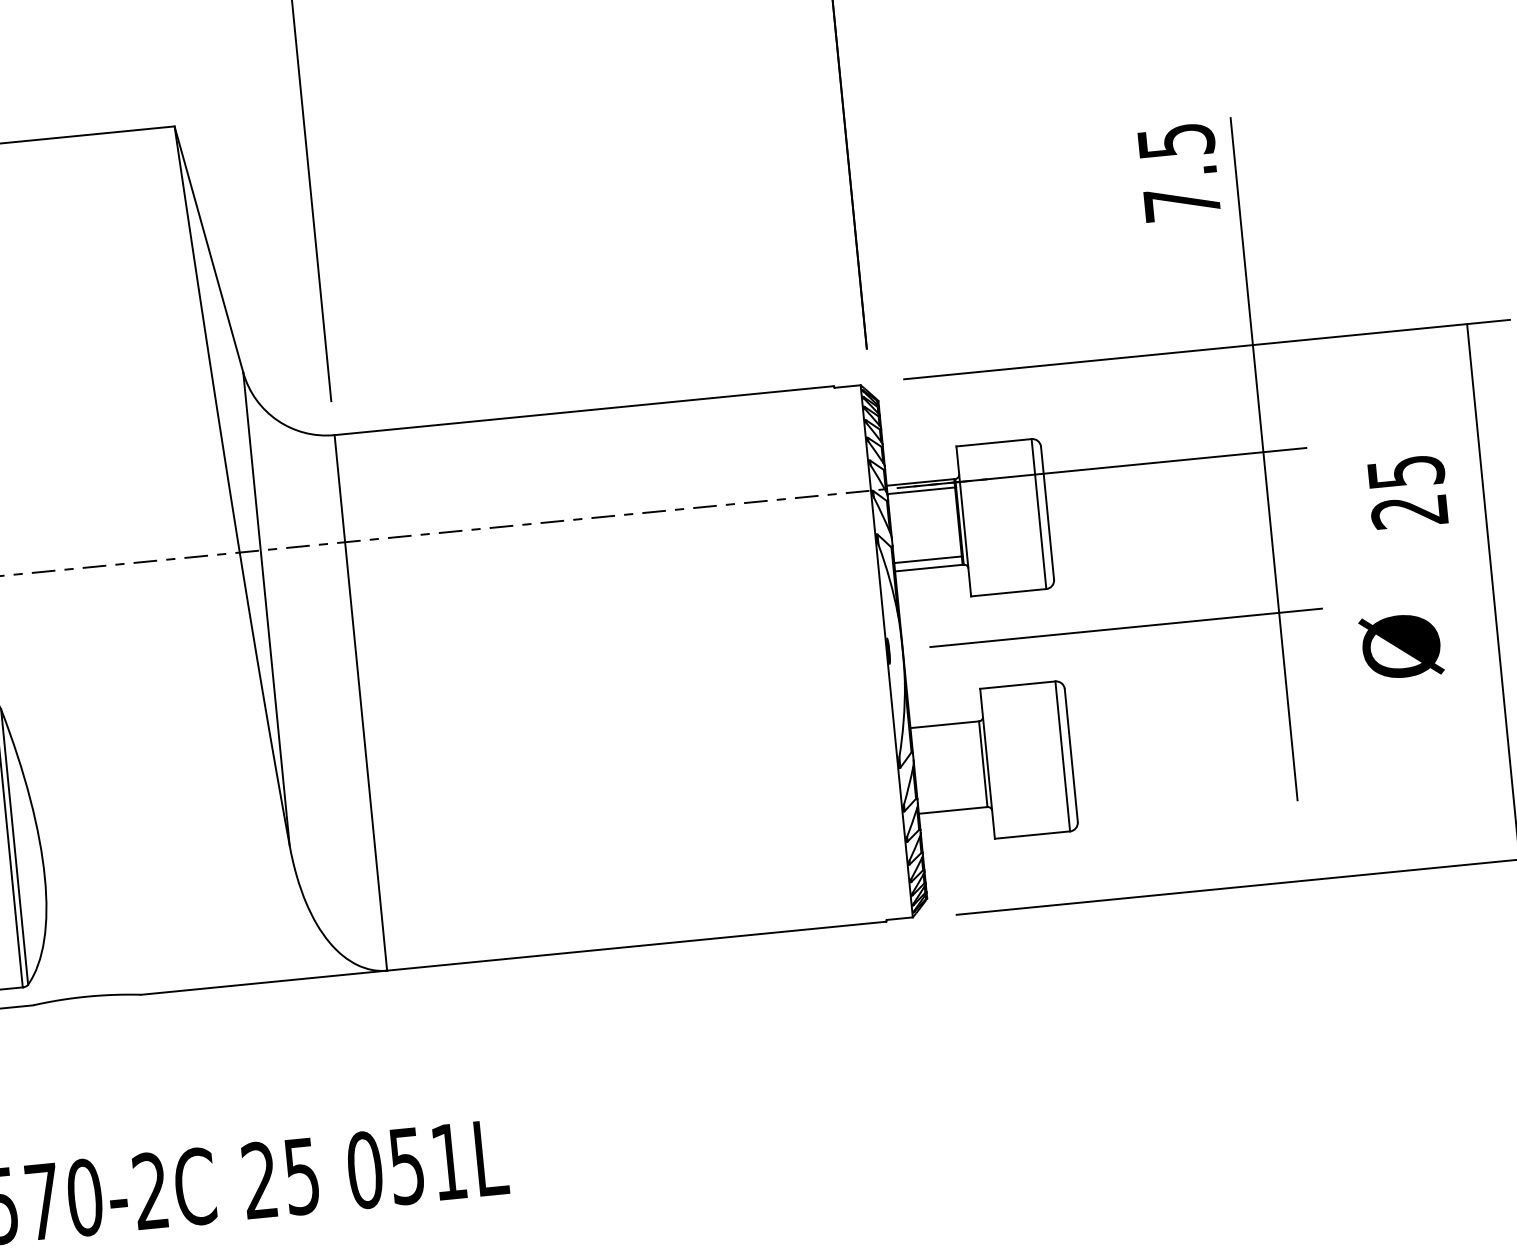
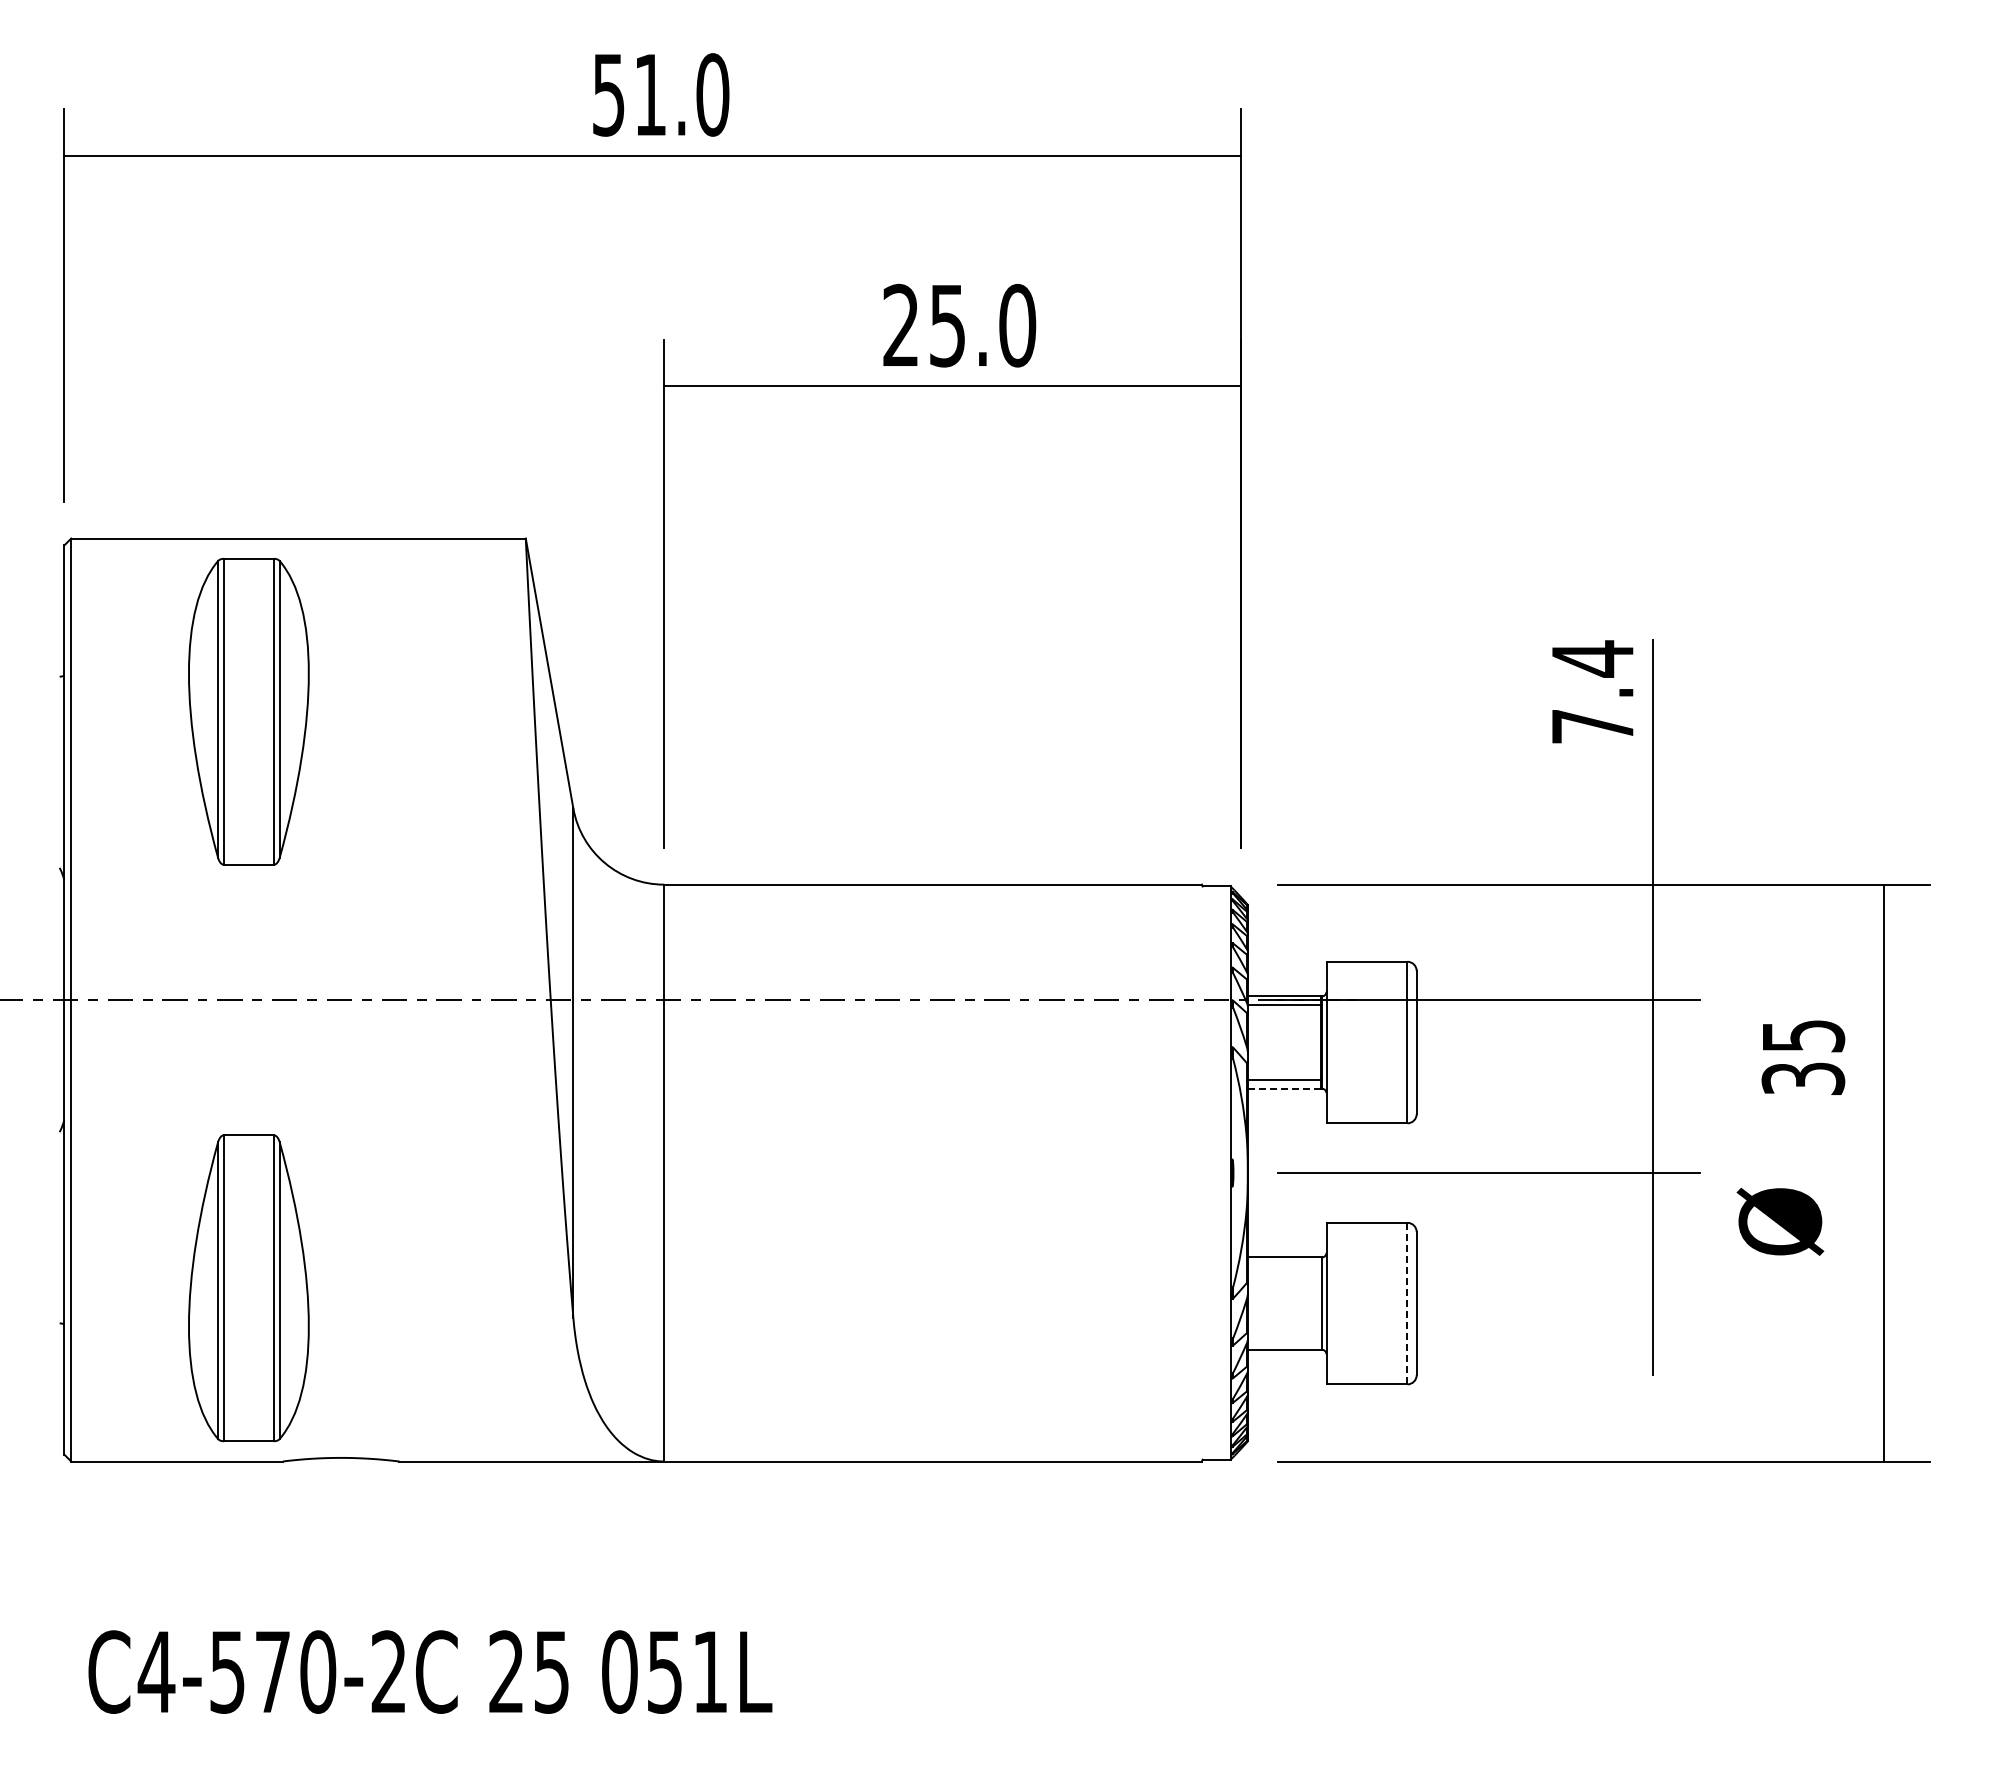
text: (1176, 140) -> (1593, 658), 7.5 -> 7.4
text: (1409, 511) -> (1803, 1078), 25 -> 35
line: (928, 567) -> (1284, 1088), solid -> dashed
line: (1062, 756) -> (1407, 1303), solid -> dashed

